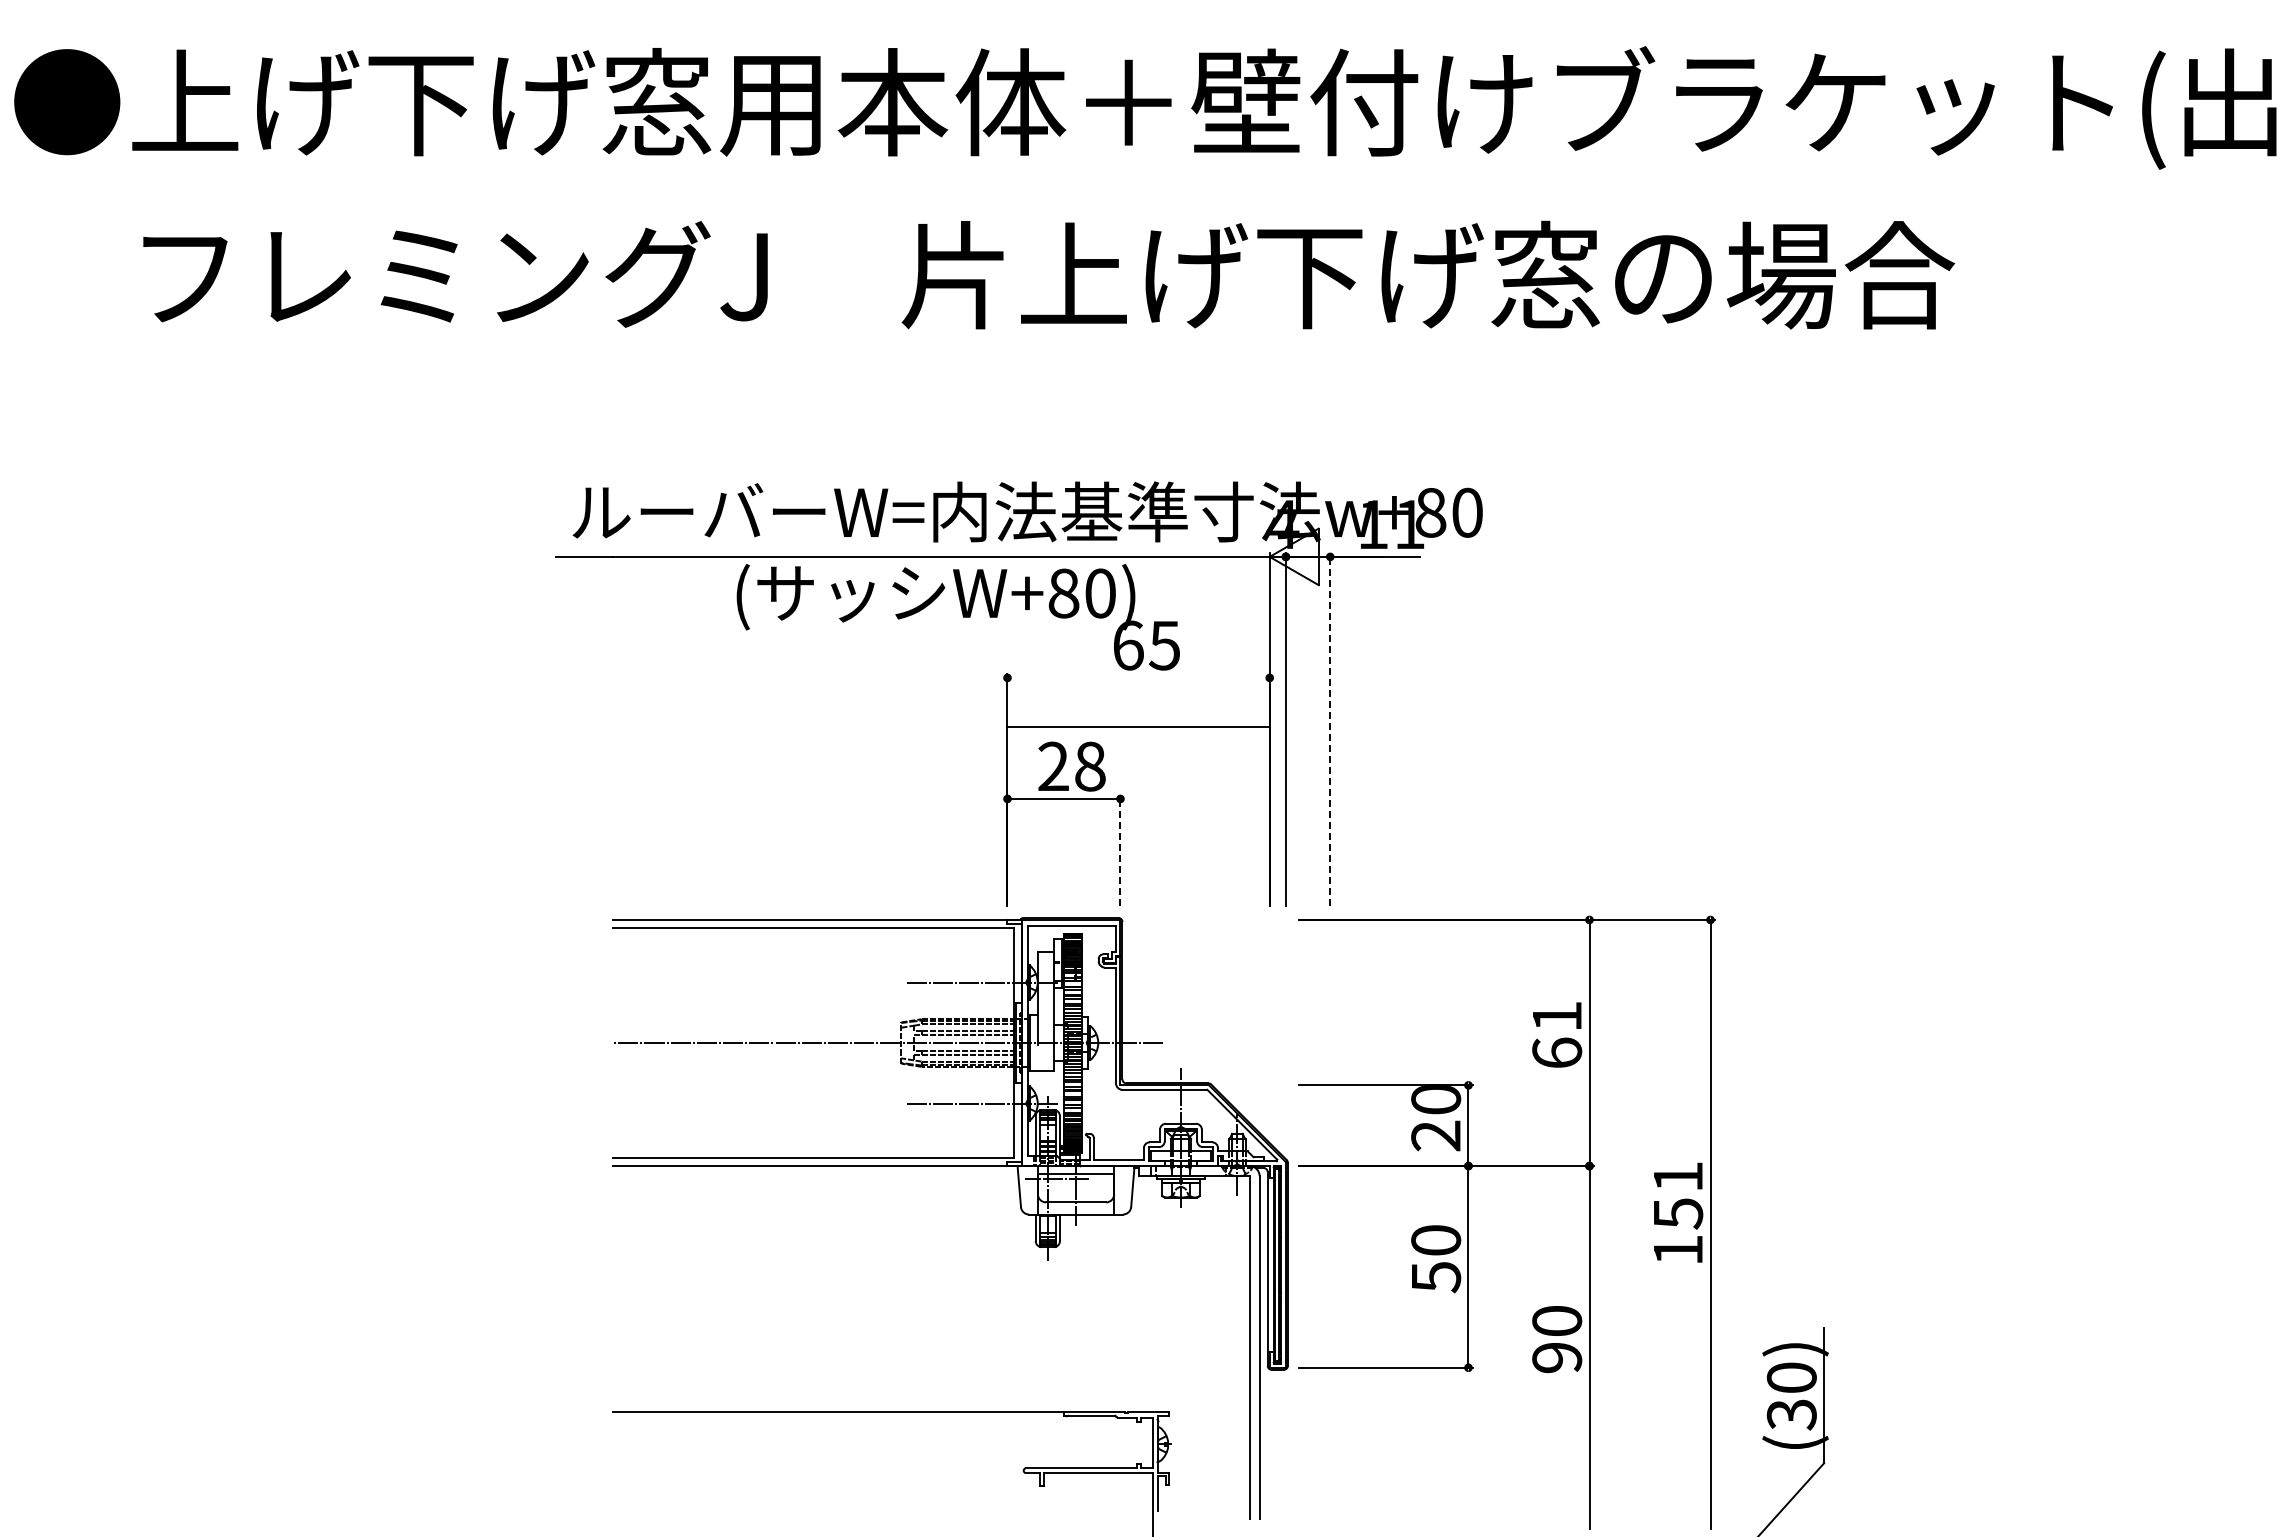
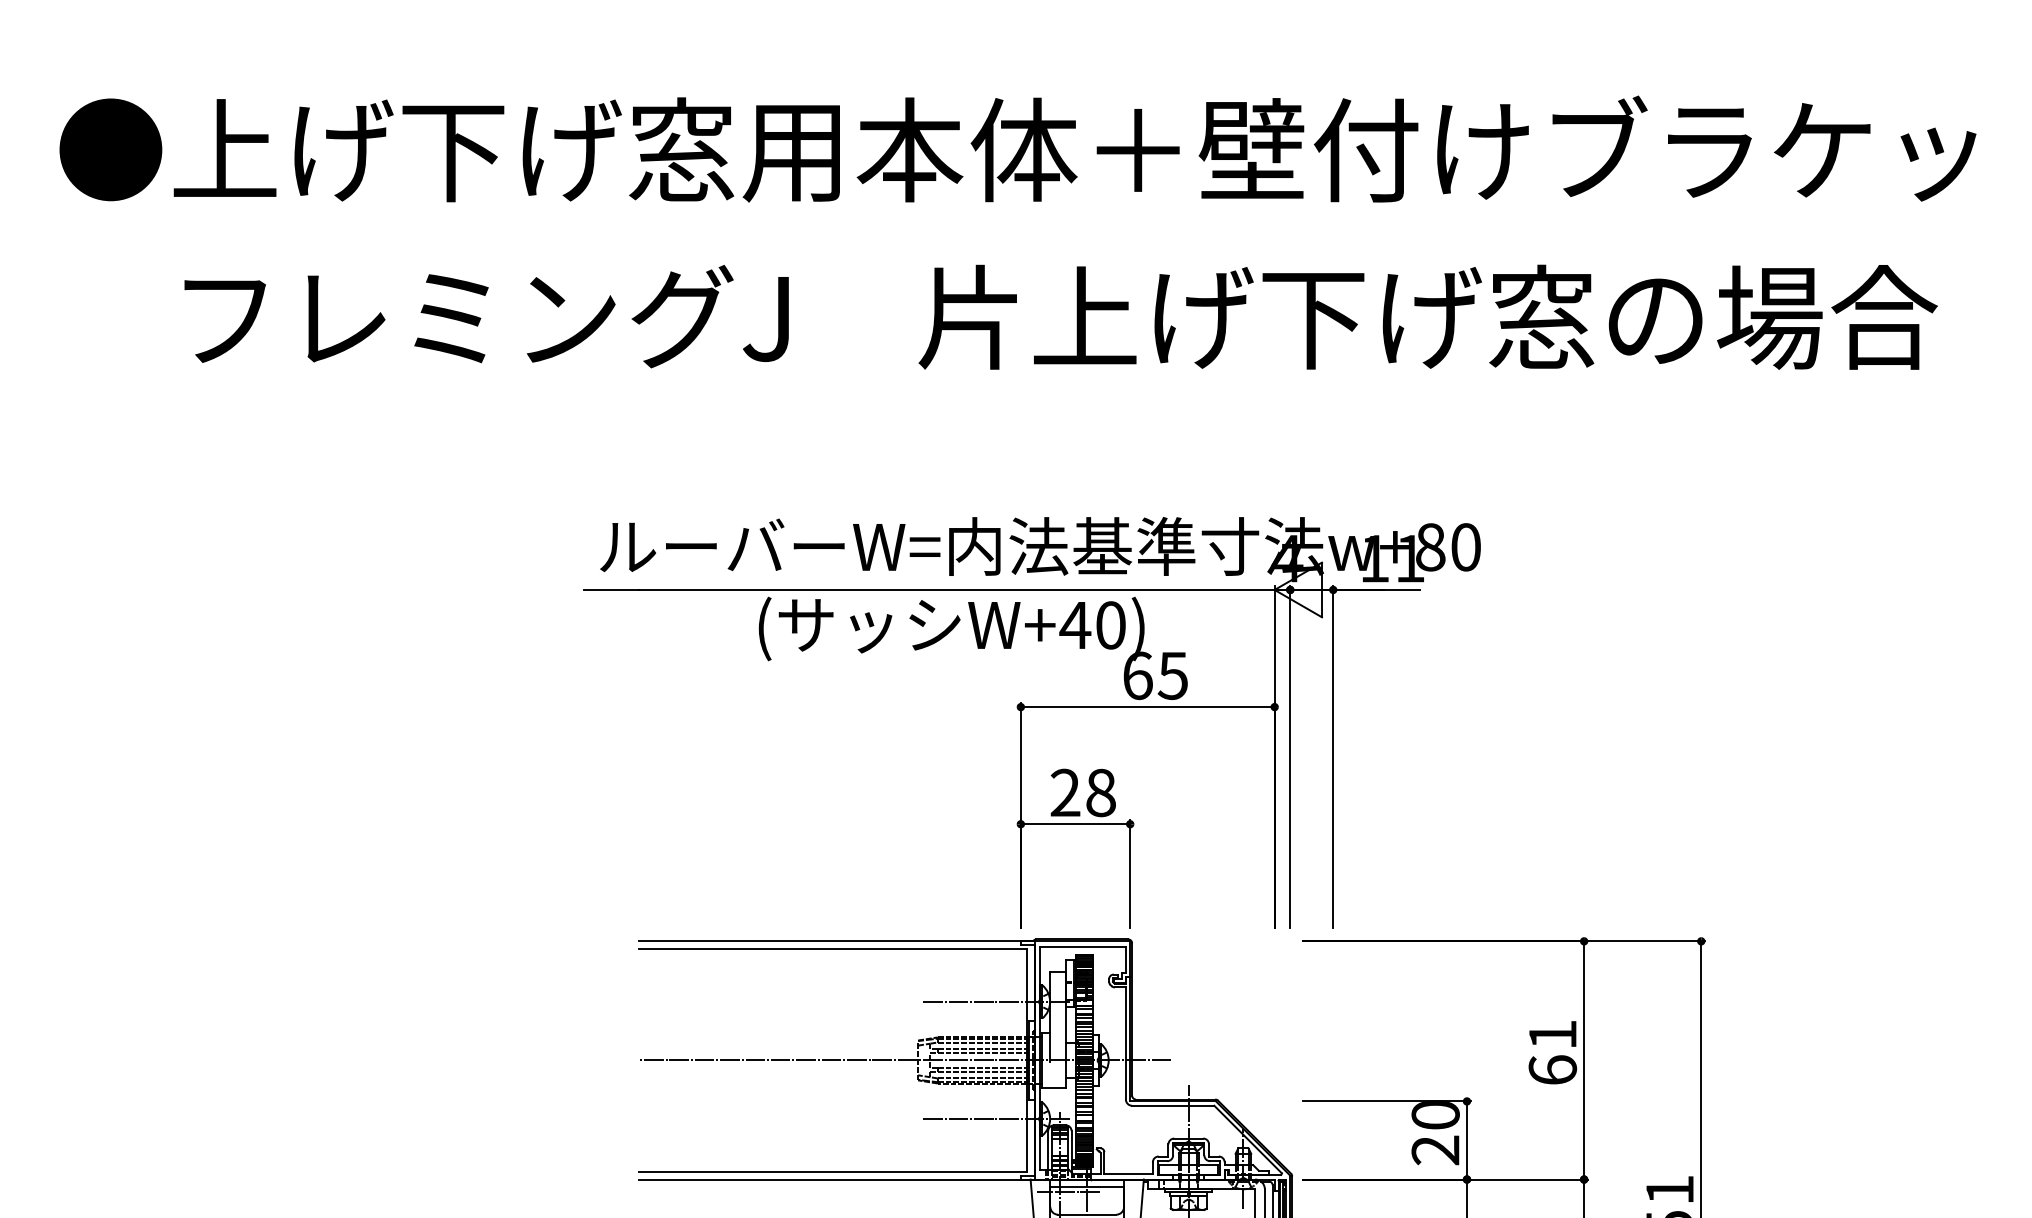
text: (1063, 593) -> (1075, 625), W+80) -> W+40)
line: (1138, 726) -> (1147, 706), moved
line: (1330, 729) -> (1333, 757), dashed -> solid
line: (1120, 849) -> (1130, 873), dashed -> solid

